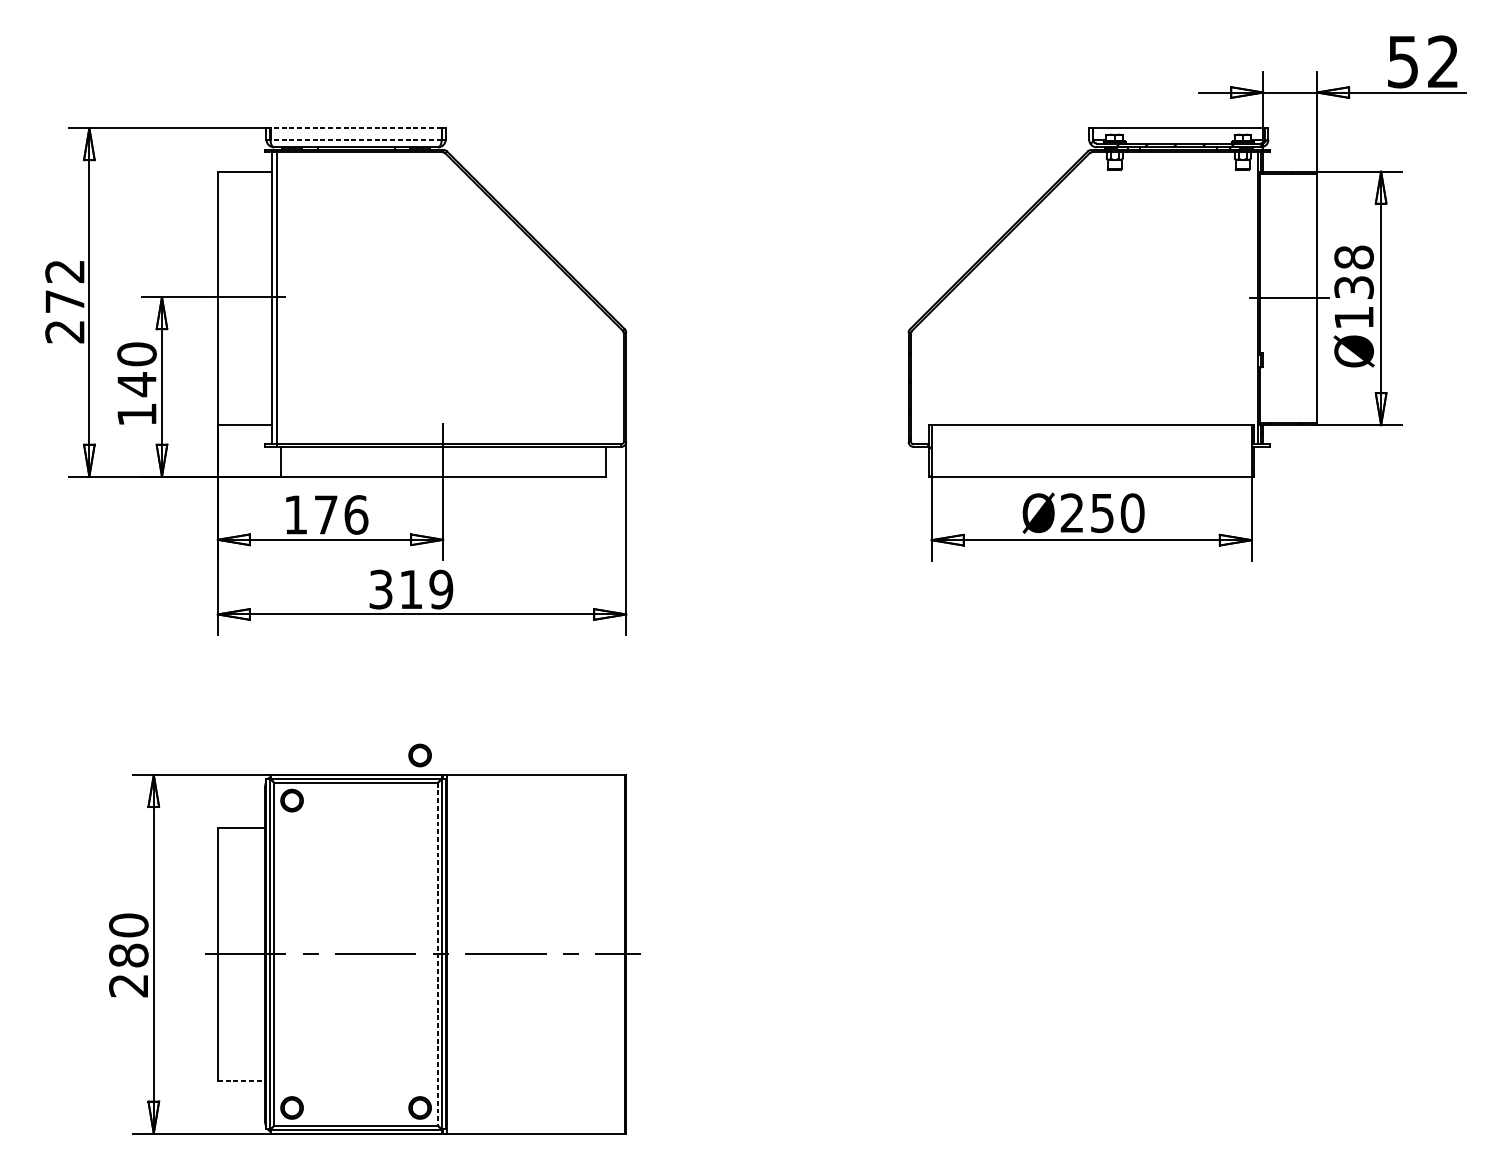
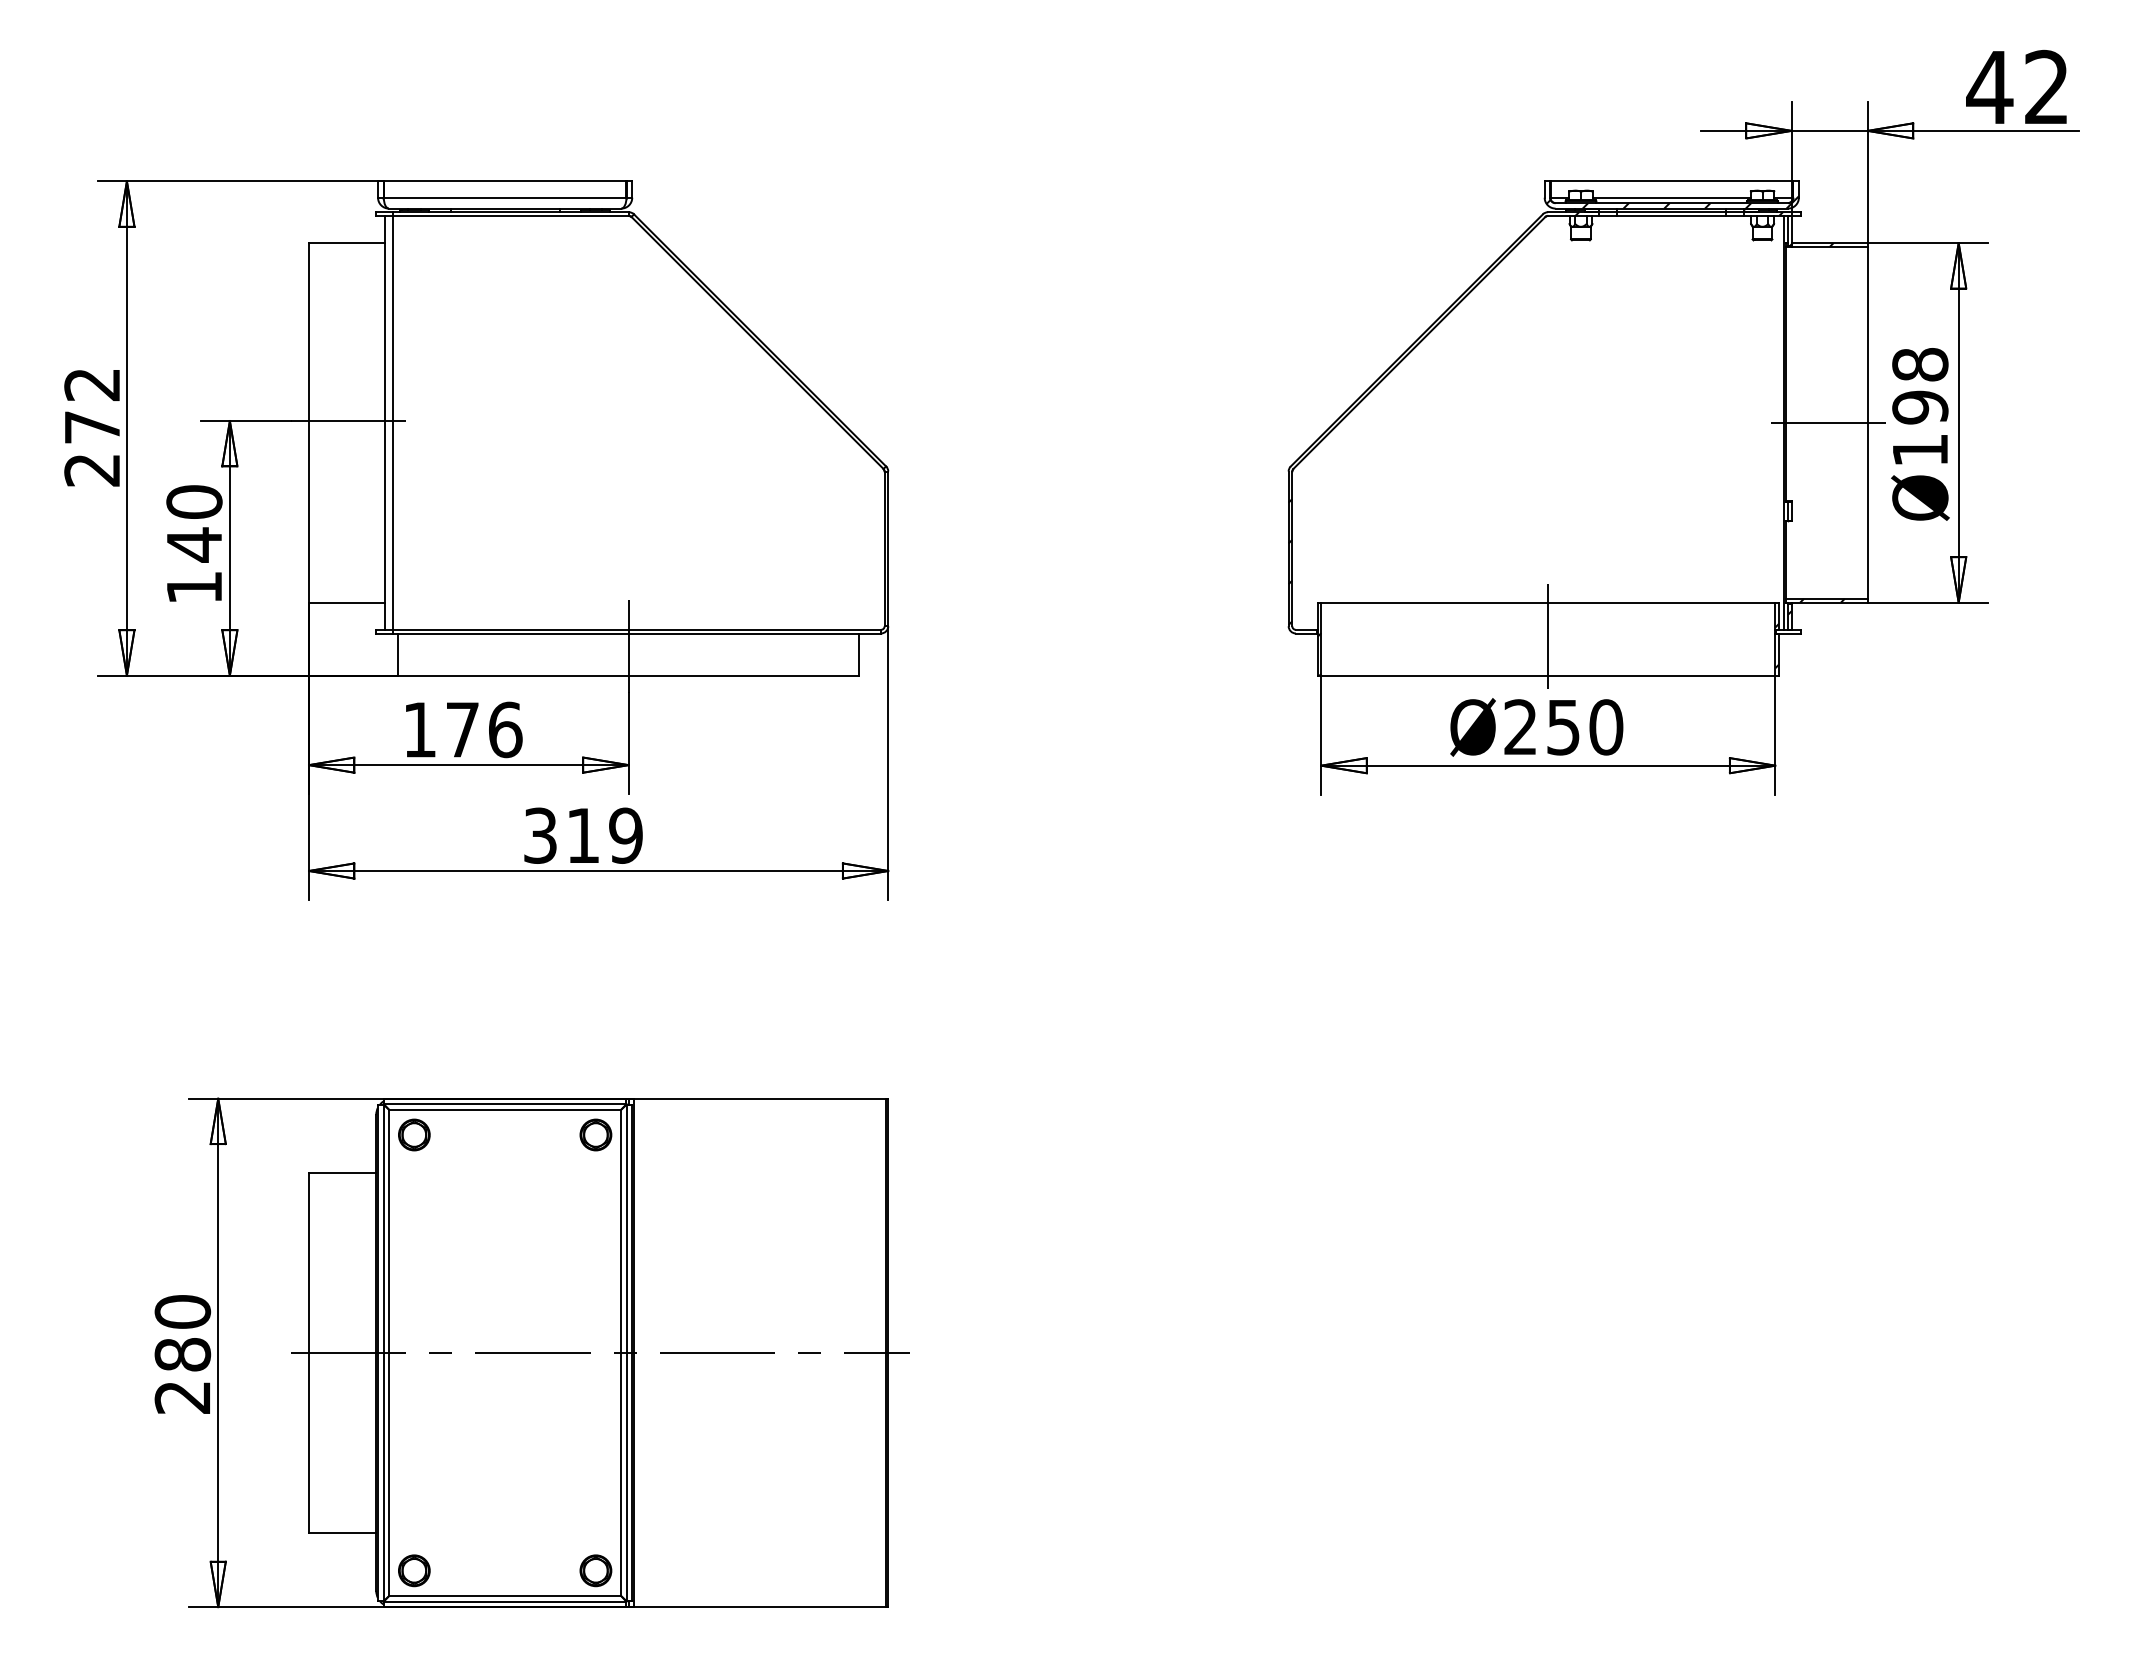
text: (1402, 62) -> (1989, 88), 52 -> 42
line: (355, 128) -> (504, 181), dashed -> solid
line: (355, 139) -> (504, 197), dashed -> solid
line: (1178, 139) -> (1671, 197), added
text: (1354, 287) -> (1920, 407), Ø138 -> Ø198
line: (1091, 449) -> (1548, 636), added
part: (419, 755) -> (595, 1134), moved
line: (438, 954) -> (621, 1353), dashed -> solid
line: (241, 1080) -> (342, 1532), dashed -> solid

